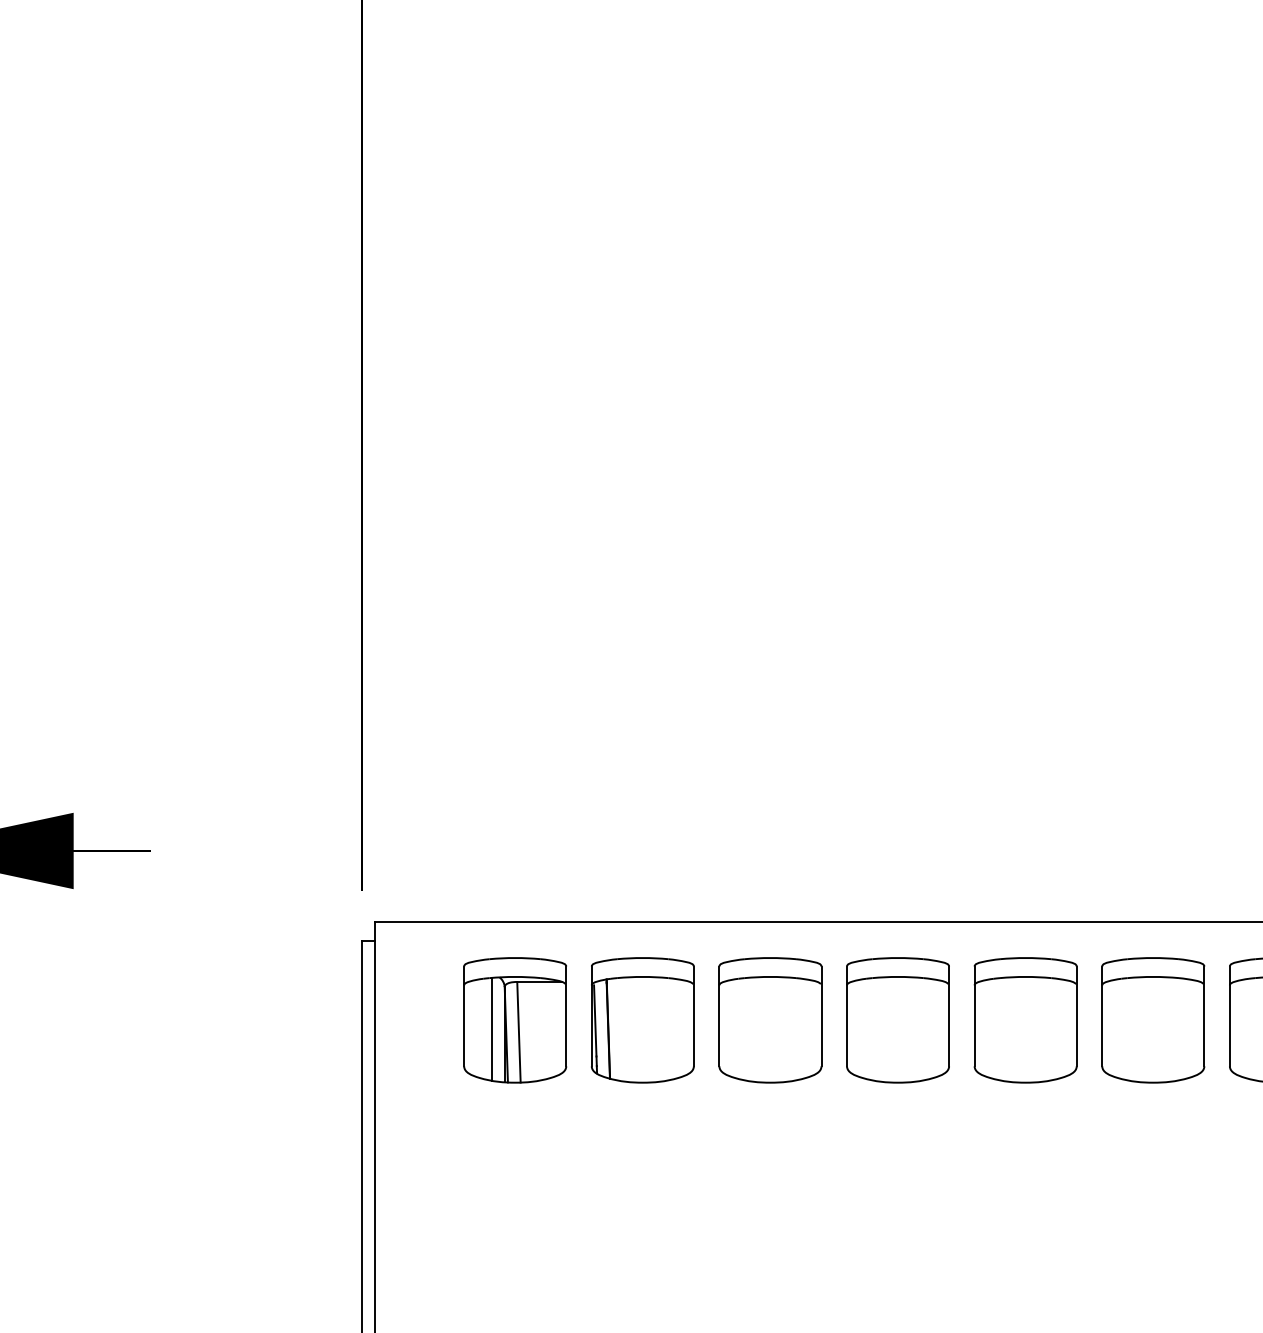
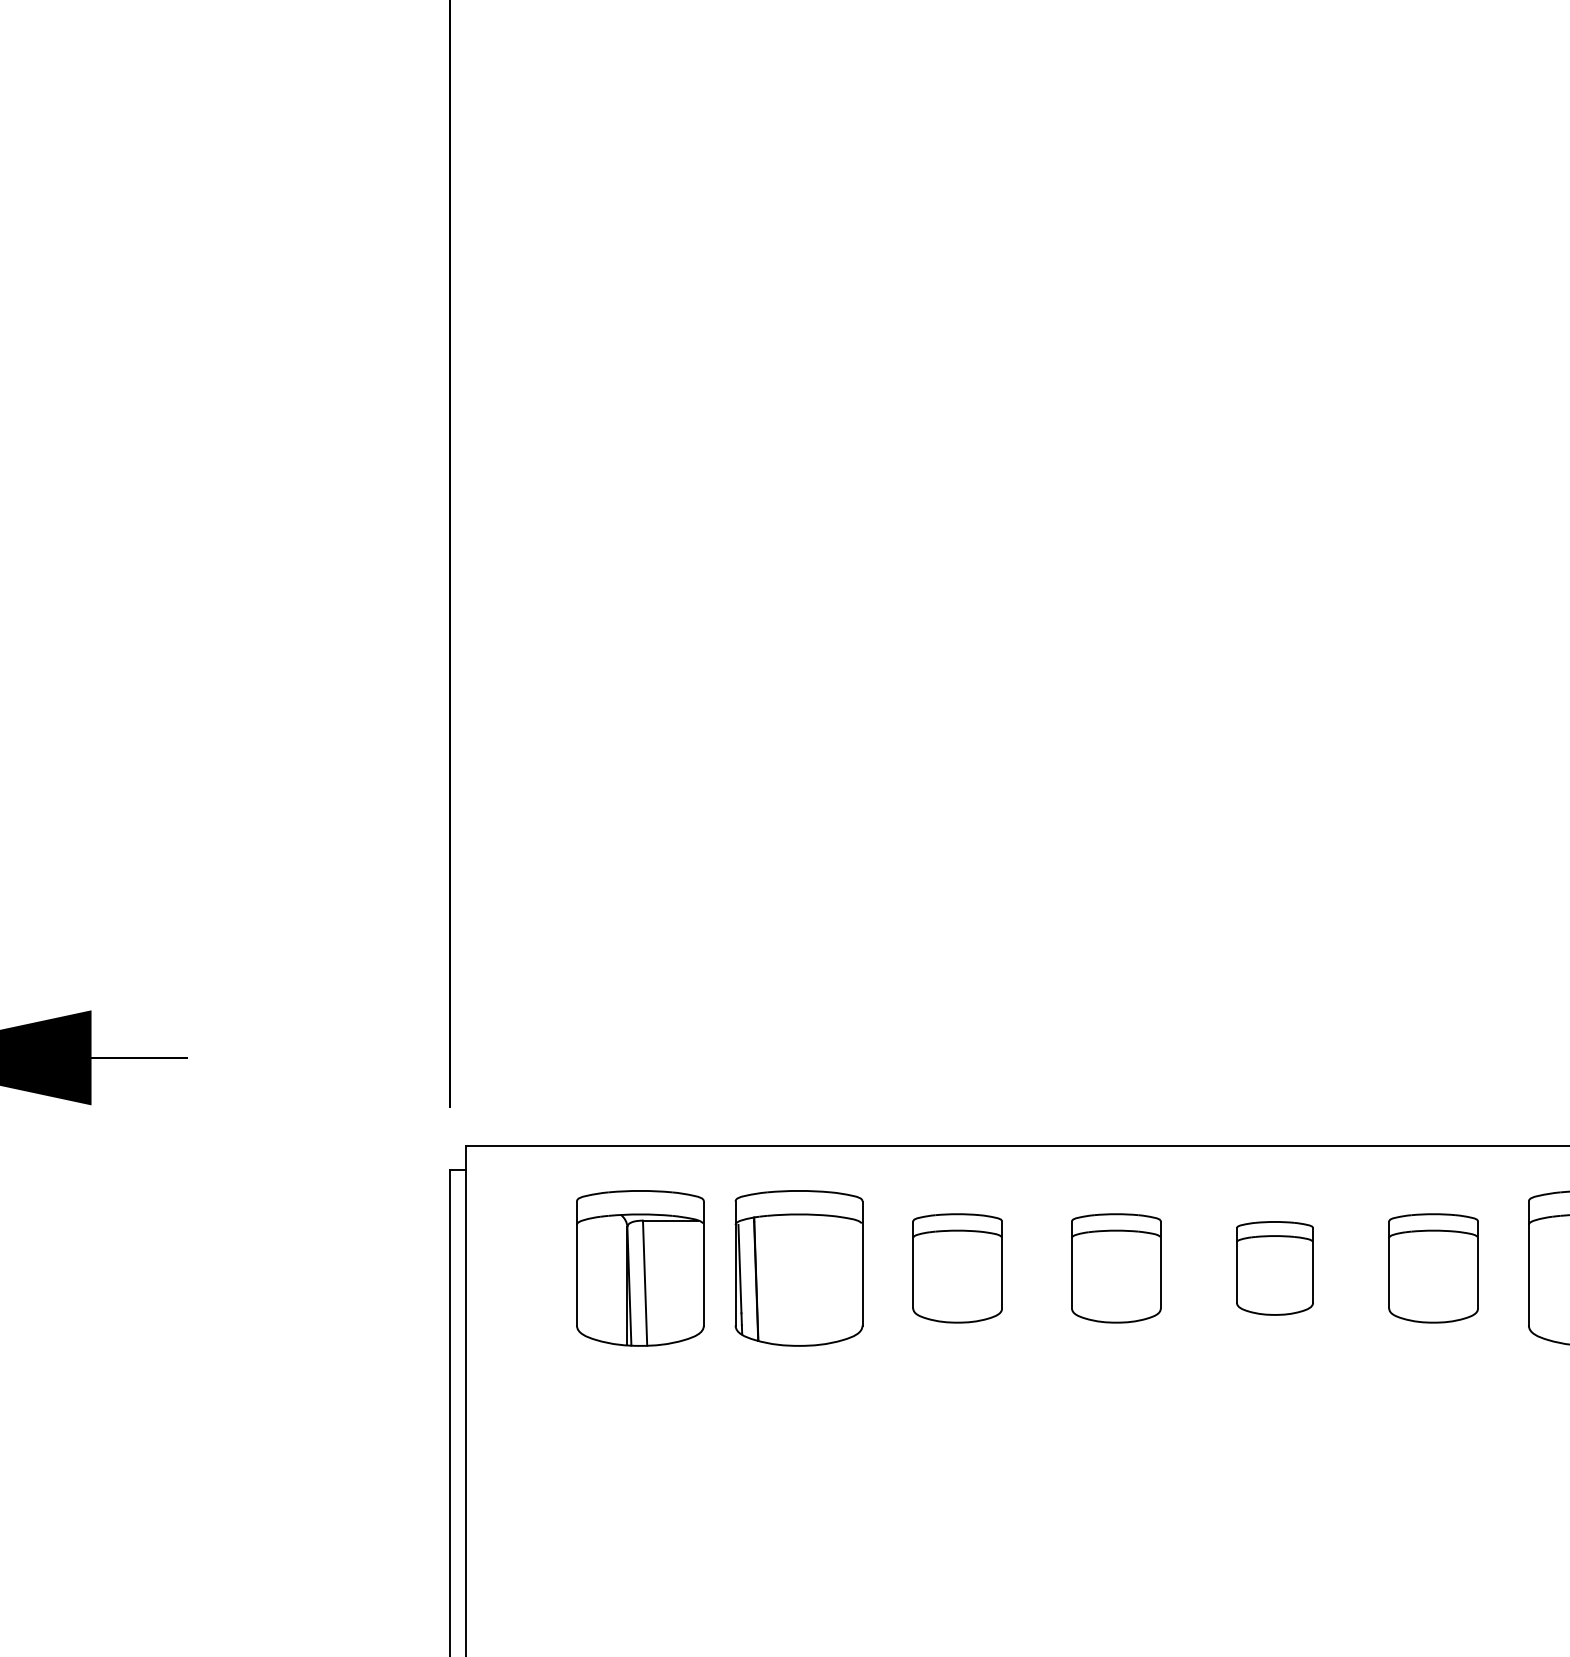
part: (770, 1020) -> (957, 1268), size x0.7
part: (898, 1020) -> (1116, 1268), size x0.7
part: (1025, 1020) -> (1274, 1268), size x0.6
part: (1153, 1020) -> (1433, 1268), size x0.7
line: (491, 1029) -> (611, 1279), removed

